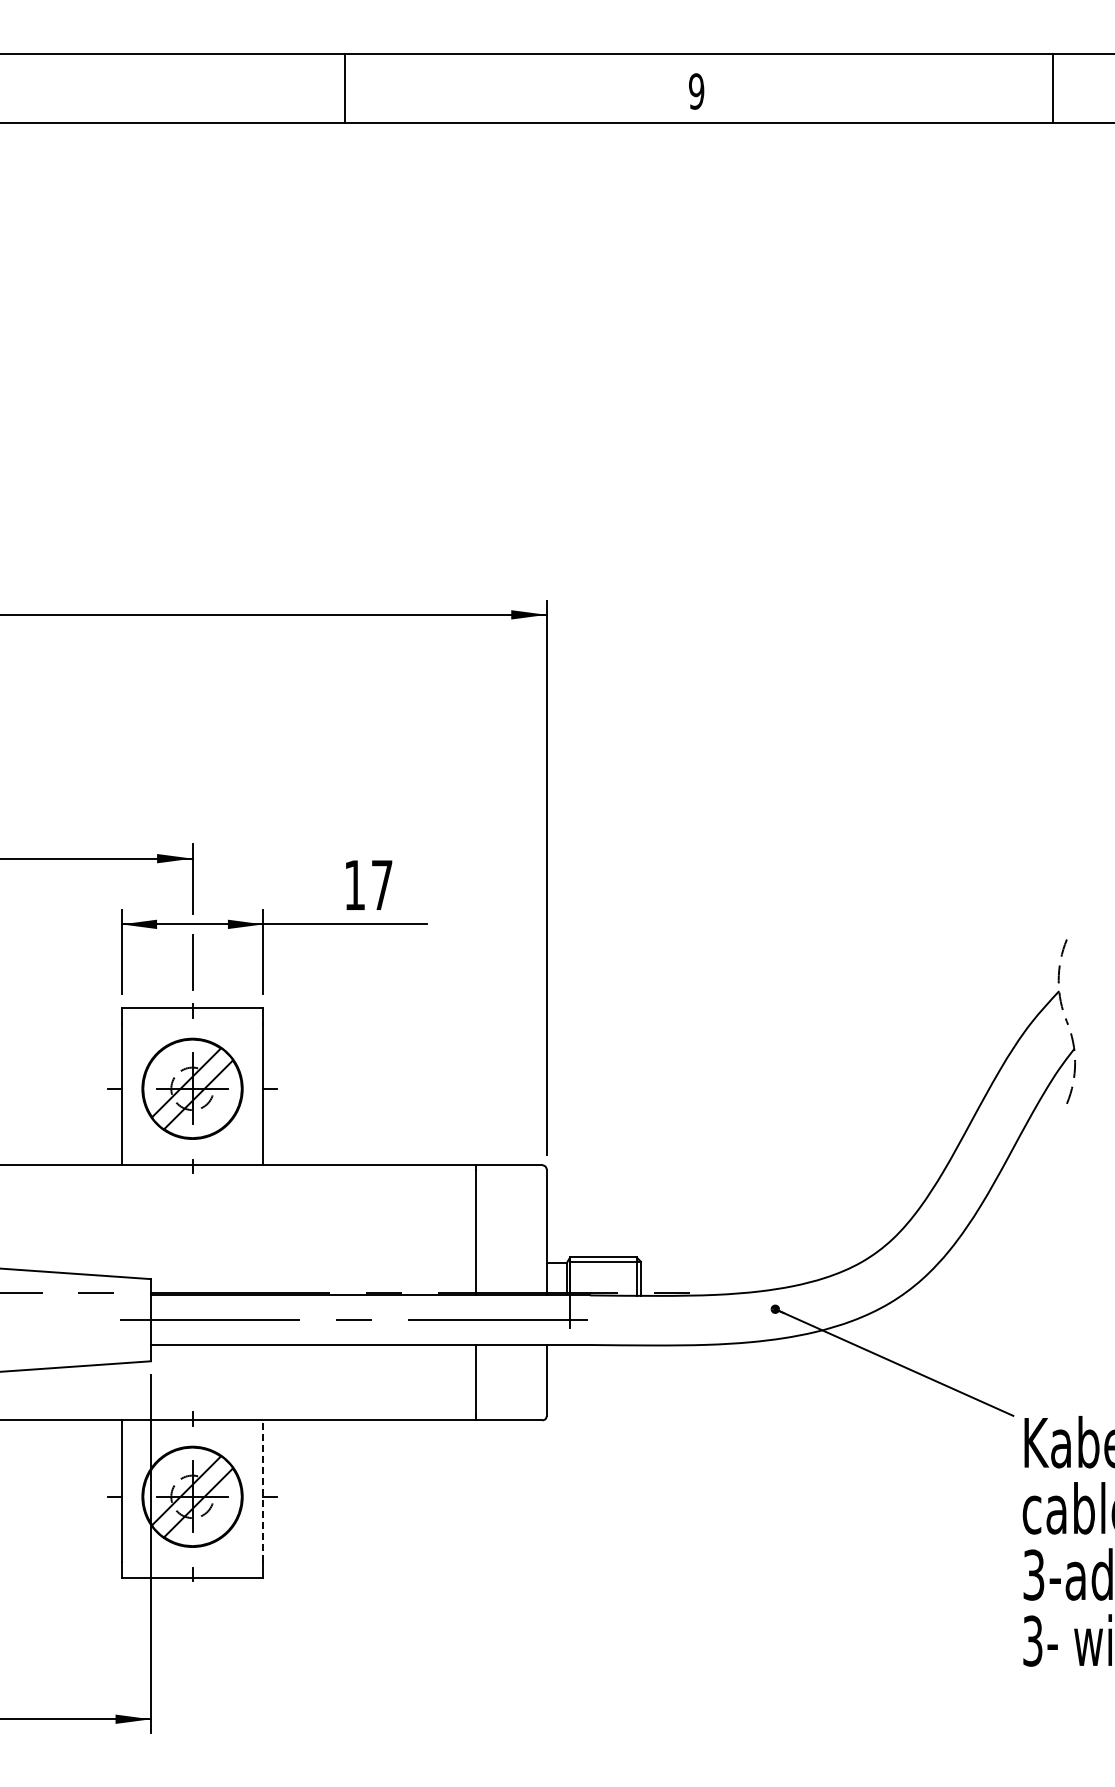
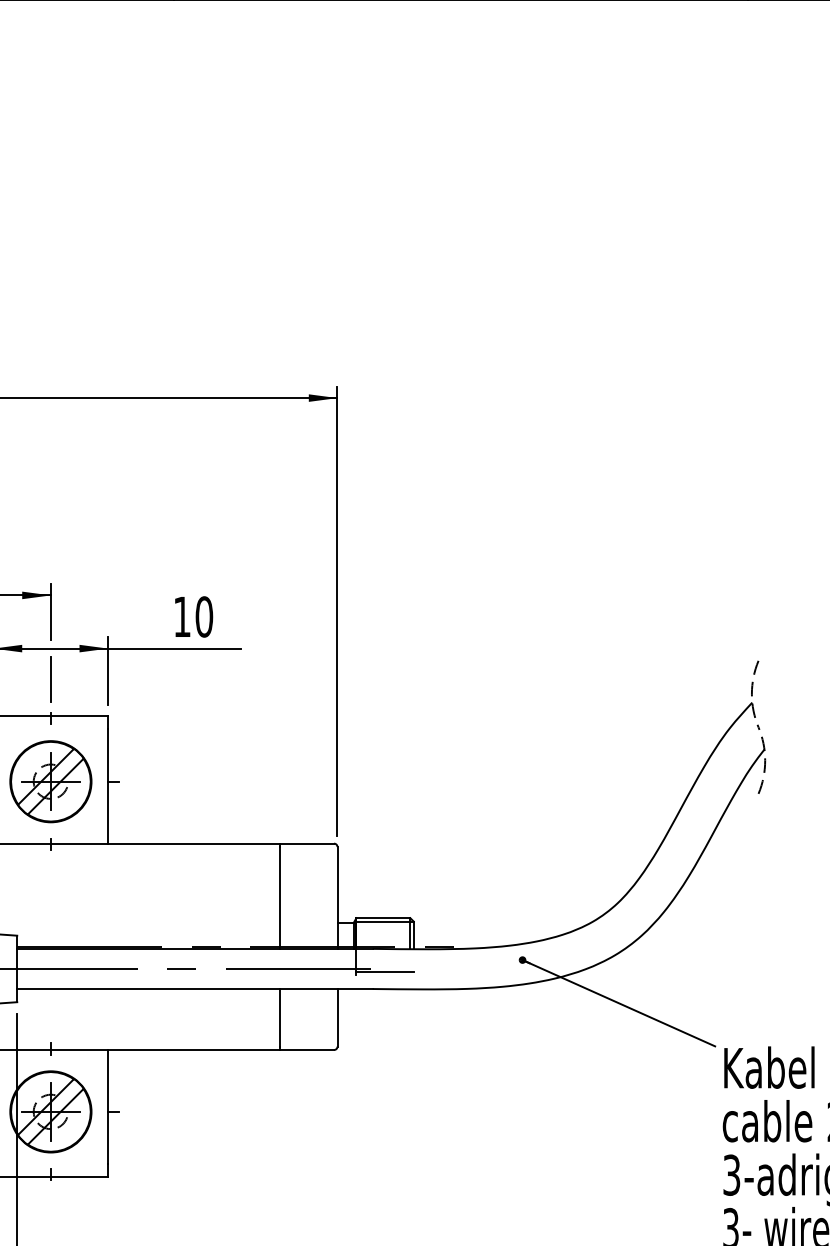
text: (381, 884) -> (203, 616), 17 -> 10
line: (605, 1324) -> (385, 972), added
line: (263, 1490) -> (108, 1106), dashed -> solid

